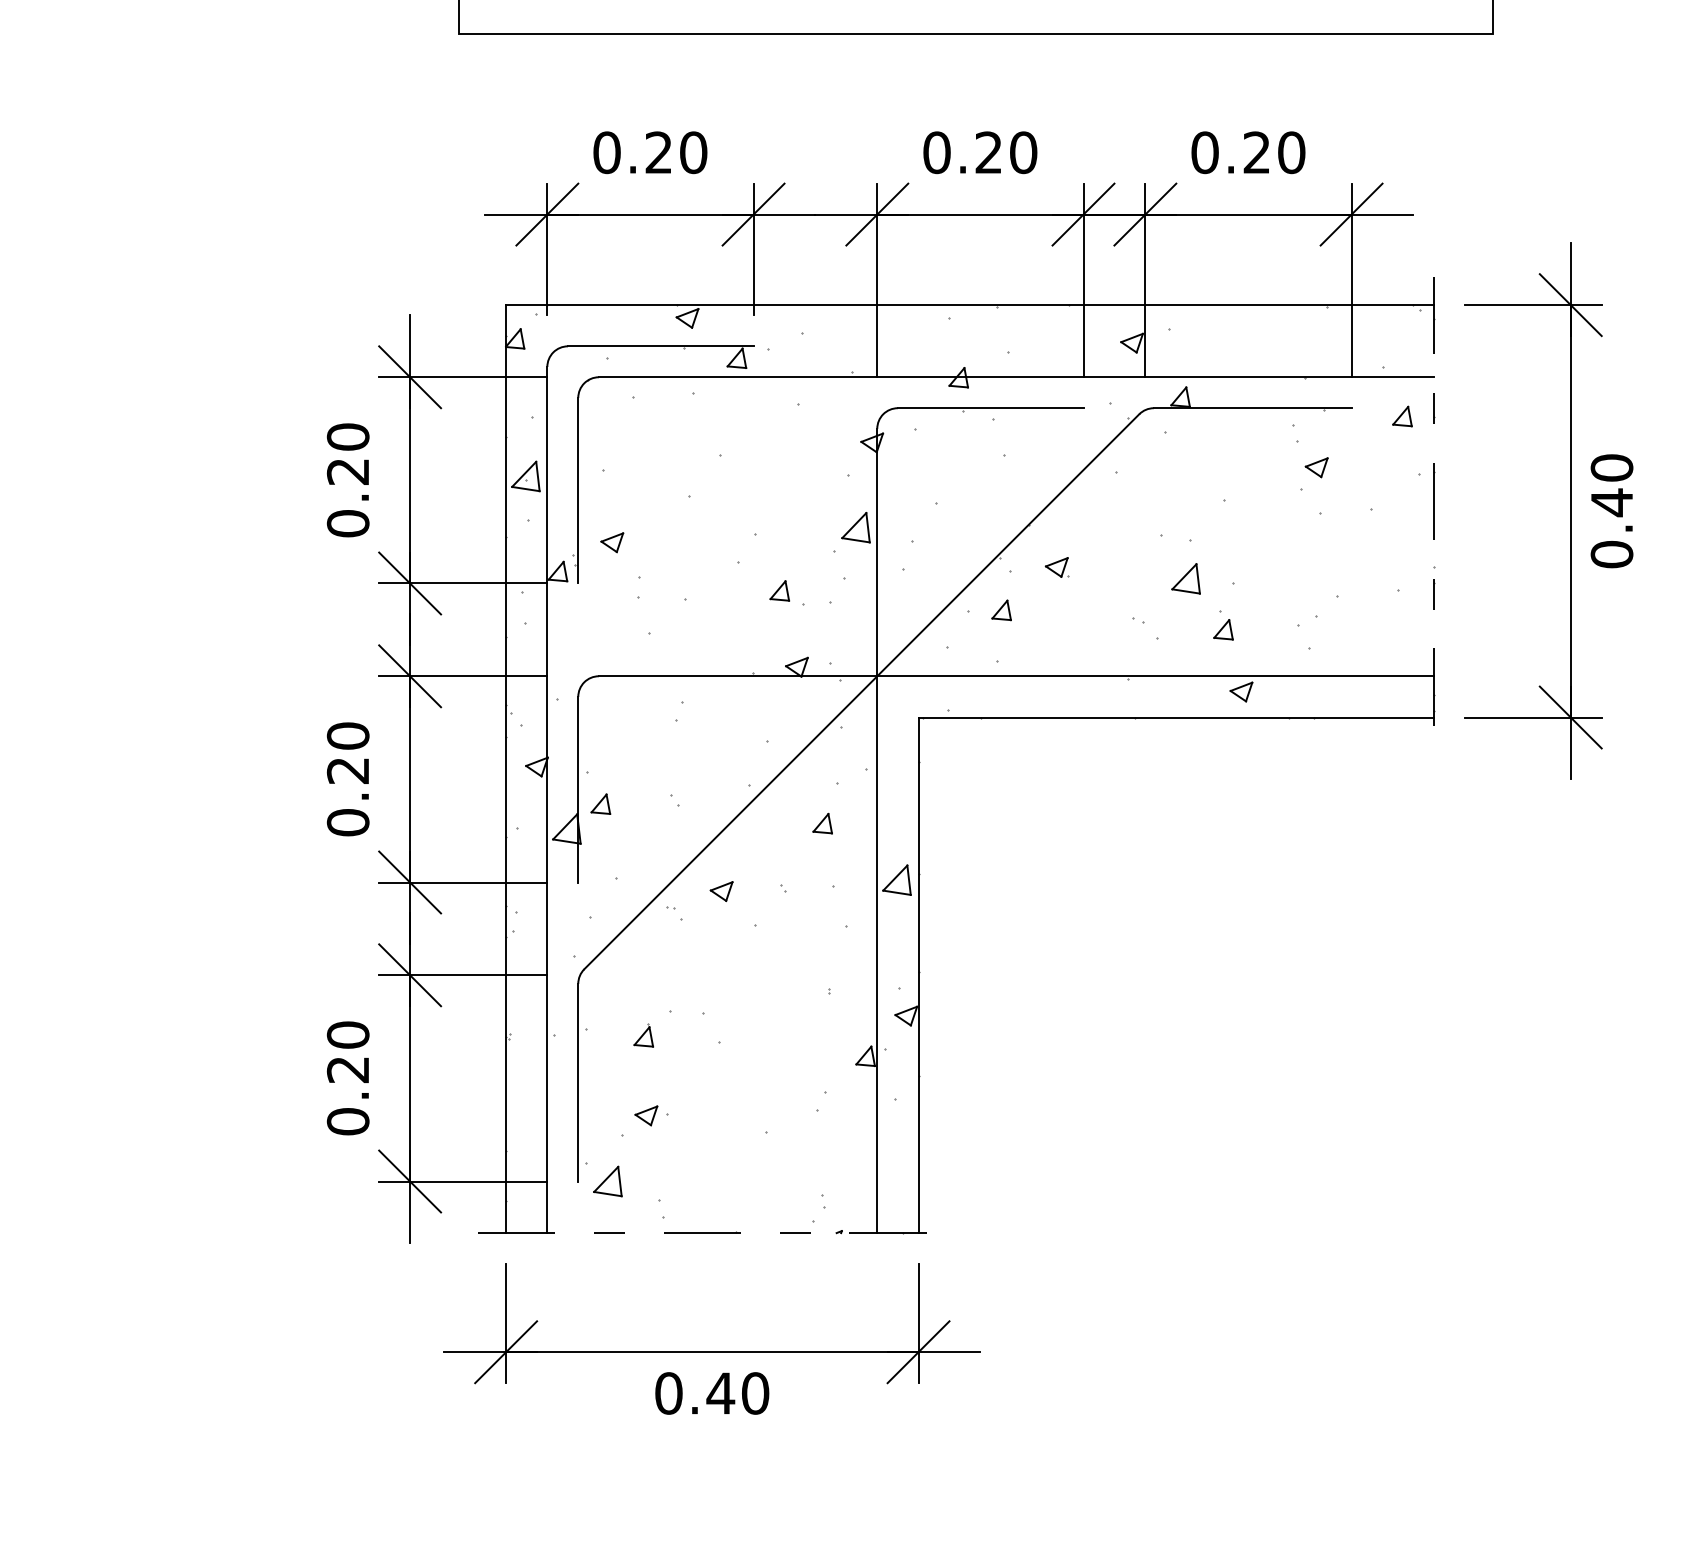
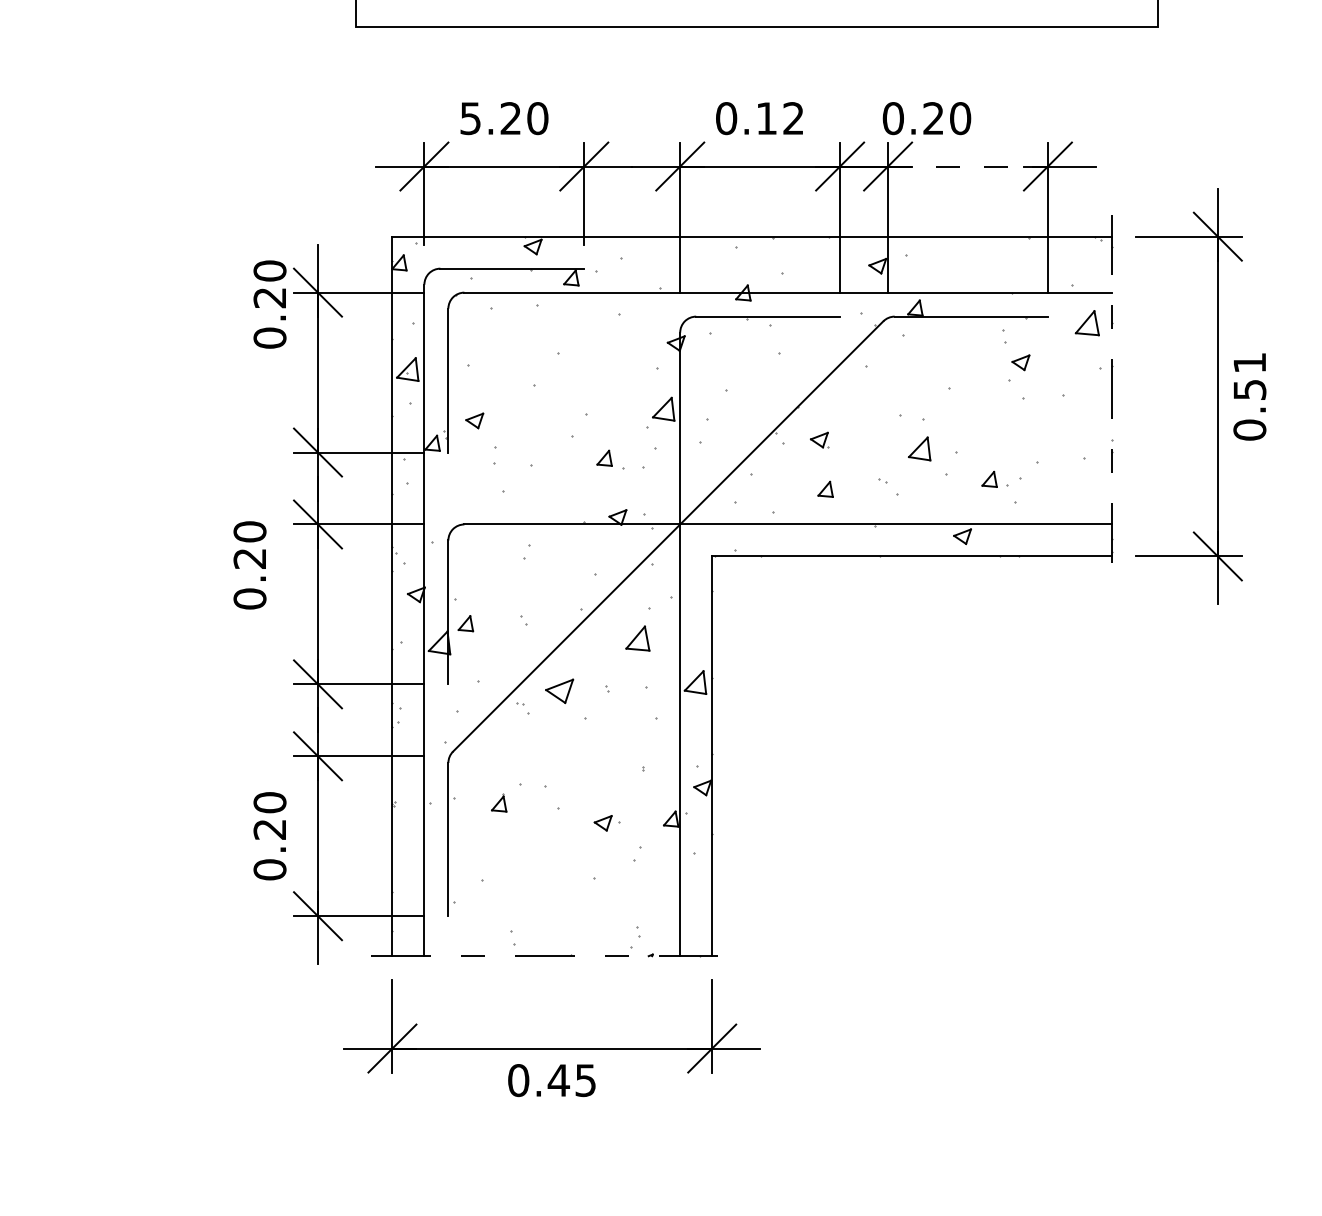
text: (606, 152) -> (470, 118), 0.20 -> 5.20
text: (1006, 152) -> (780, 118), 0.20 -> 0.12
text: (1247, 152) -> (926, 118), moved
line: (1249, 214) -> (968, 166), solid -> dashed
part: (1402, 415) -> (1087, 322), size x1.6
text: (347, 480) -> (269, 304), moved
text: (1611, 485) -> (1249, 376), 0.40 -> 0.51
part: (1001, 609) -> (825, 488), moved
part: (1223, 628) -> (989, 478), moved
text: (347, 779) -> (249, 565), moved
part: (822, 823) -> (637, 638), size x1.6
part: (721, 891) -> (559, 691), size x1.6
part: (650, 1116) -> (606, 823), moved
part: (606, 1180) -> (470, 915), removed
text: (755, 1393) -> (585, 1080), 0.40 -> 0.45

